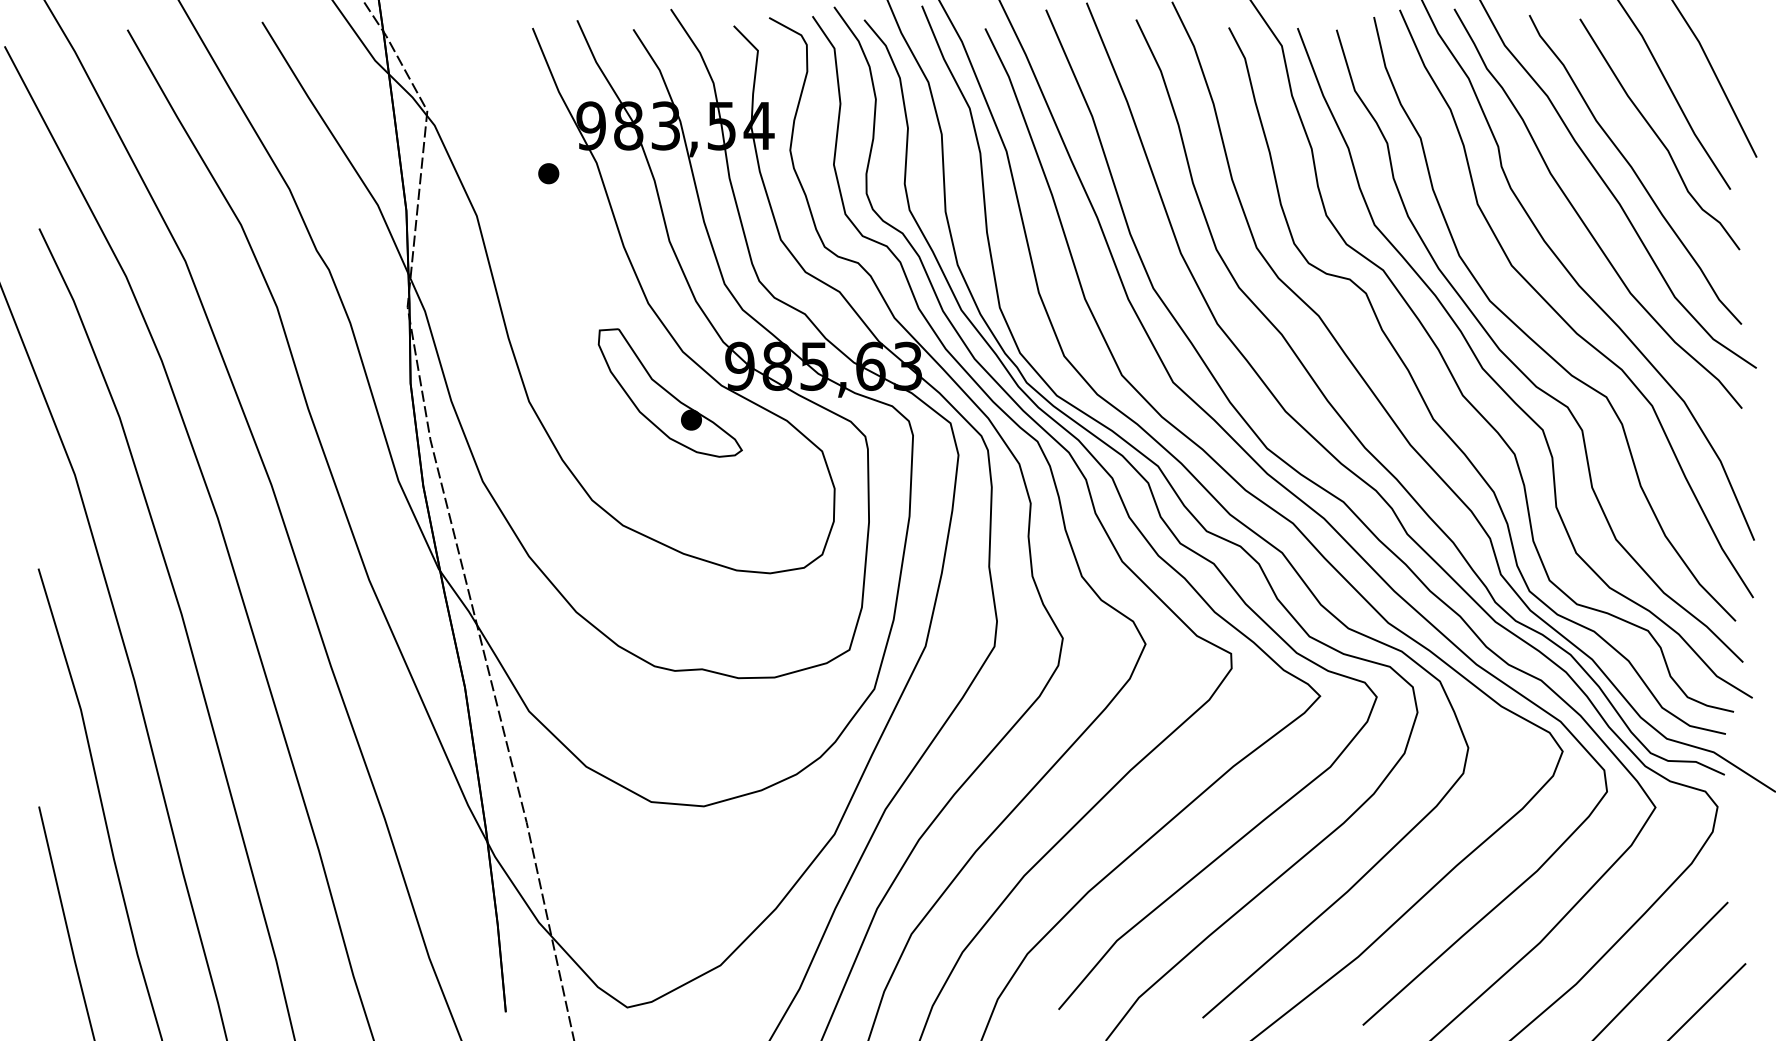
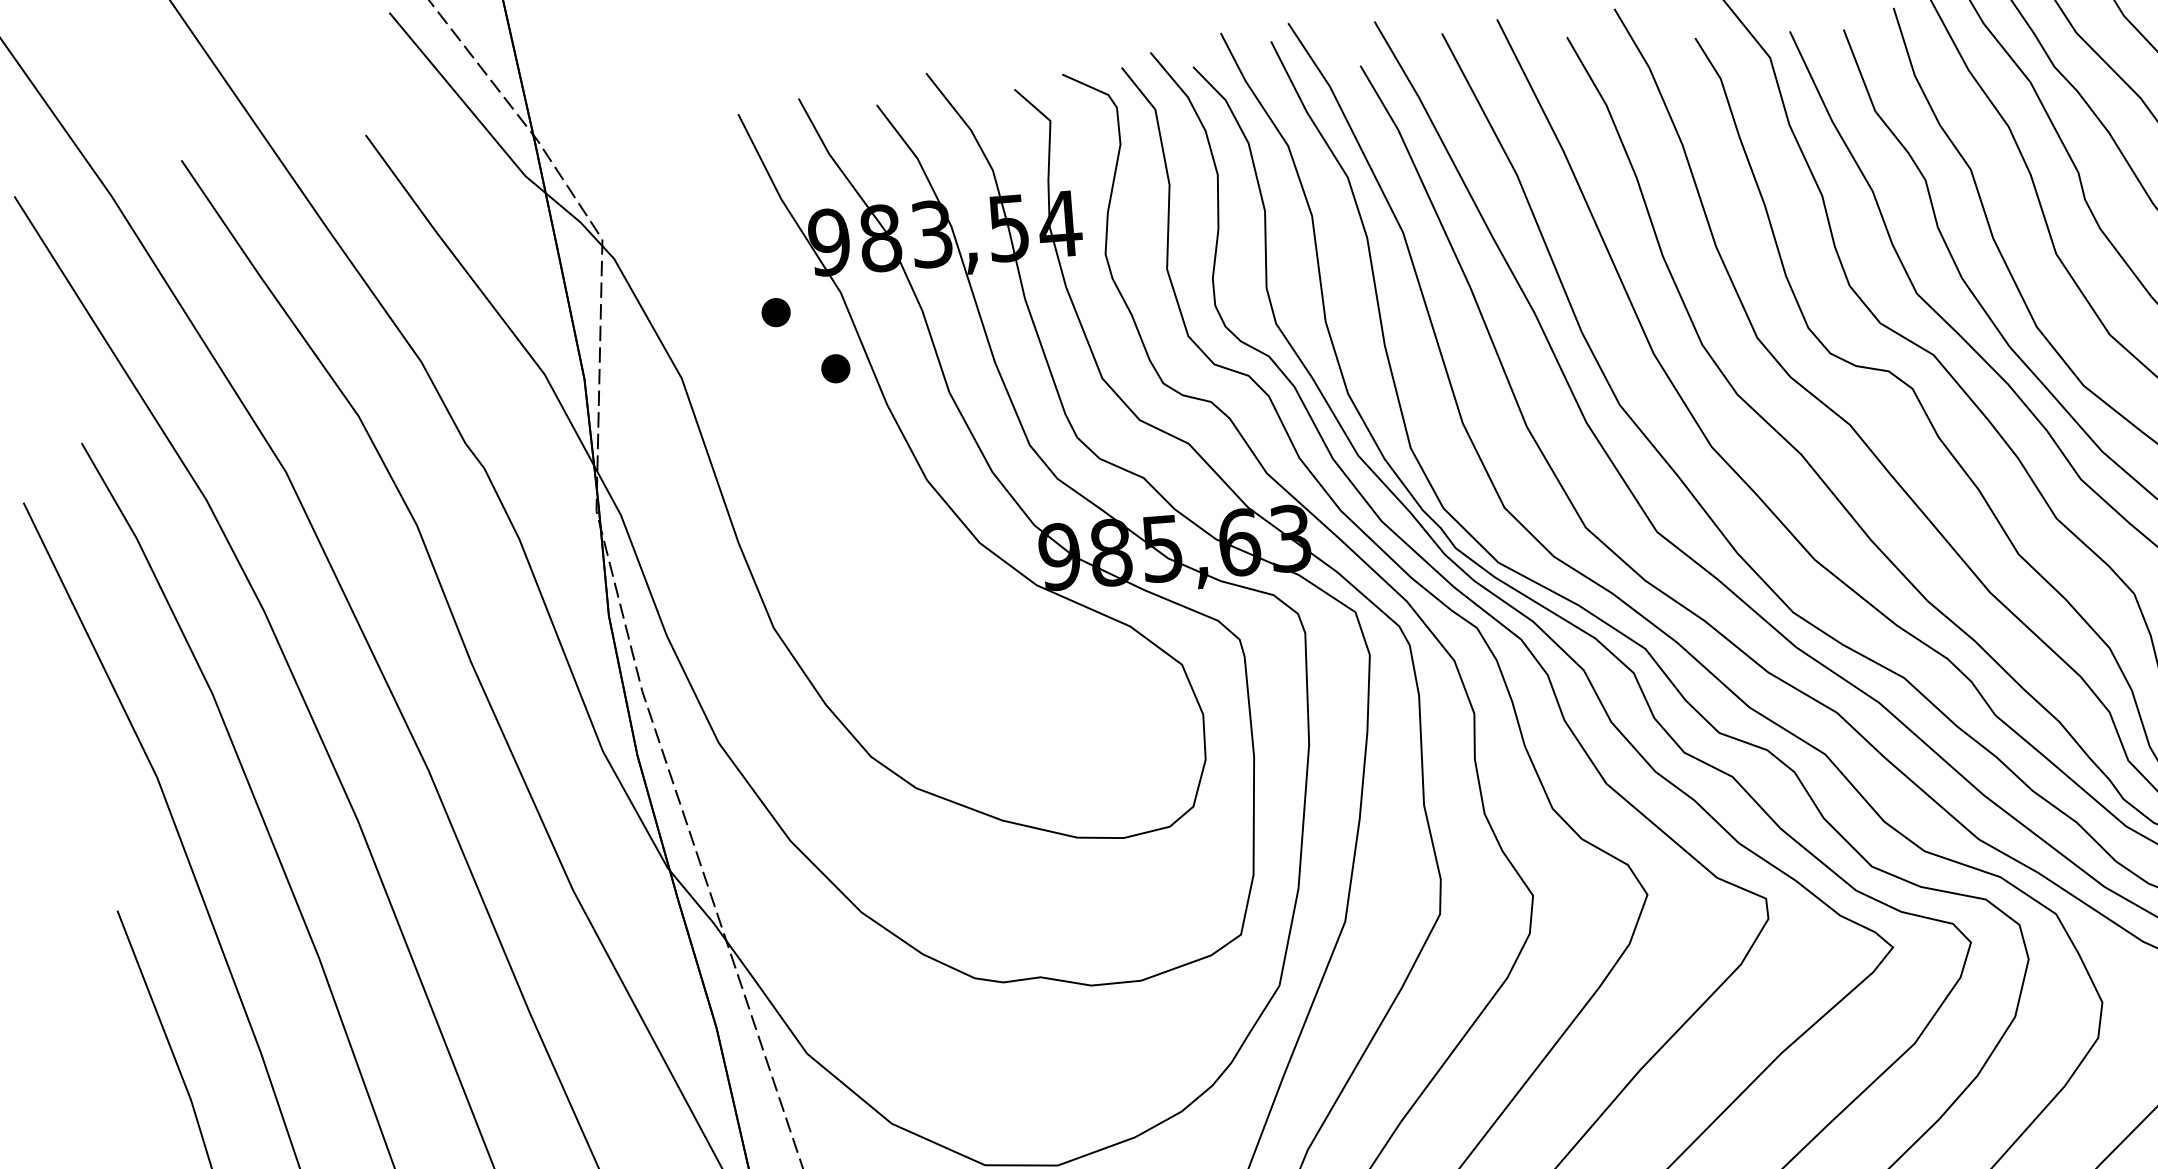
part: (588, 217) -> (835, 368), added
part: (669, 392) -> (965, 600), removed

